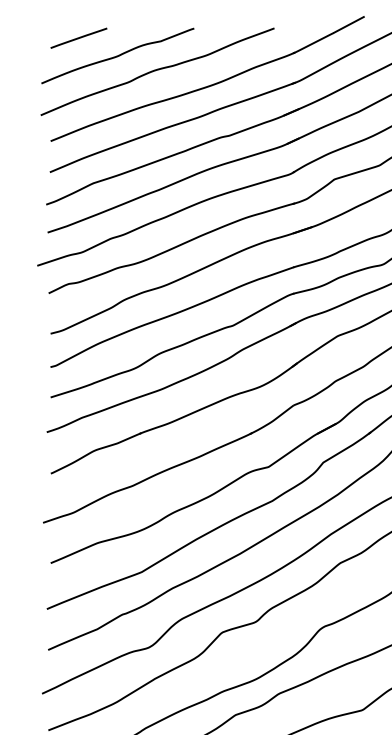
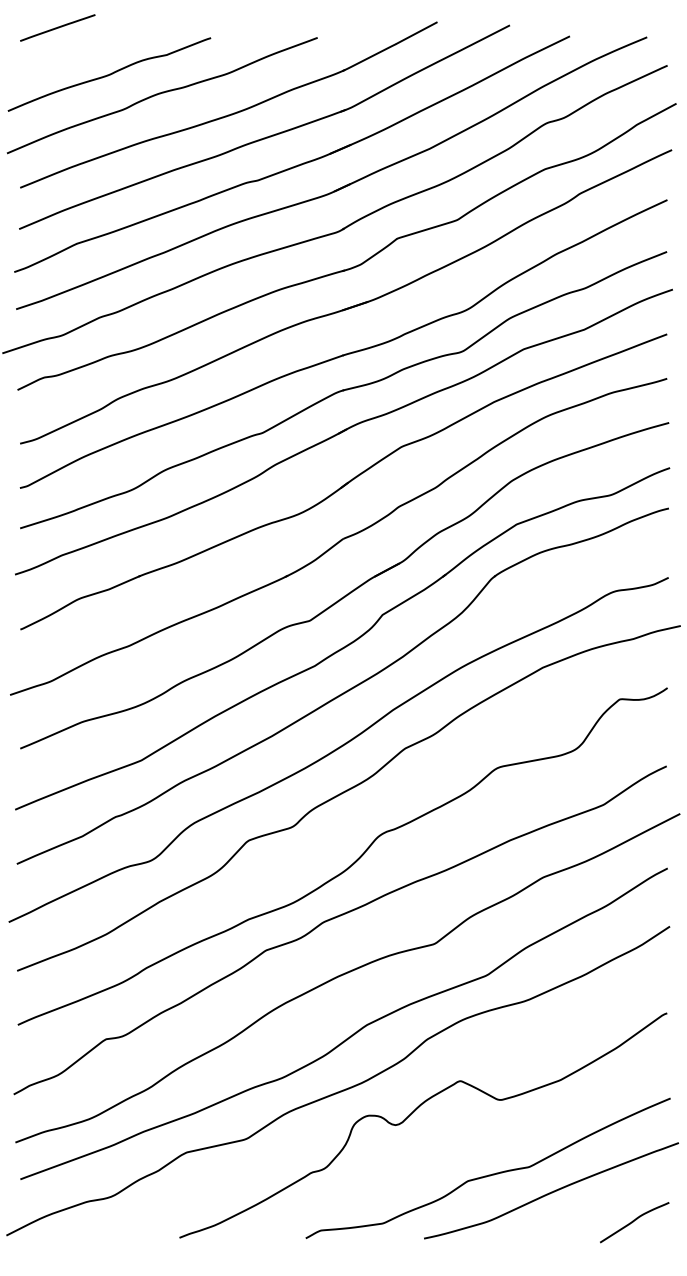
line: (78, 37) -> (57, 27), moved

